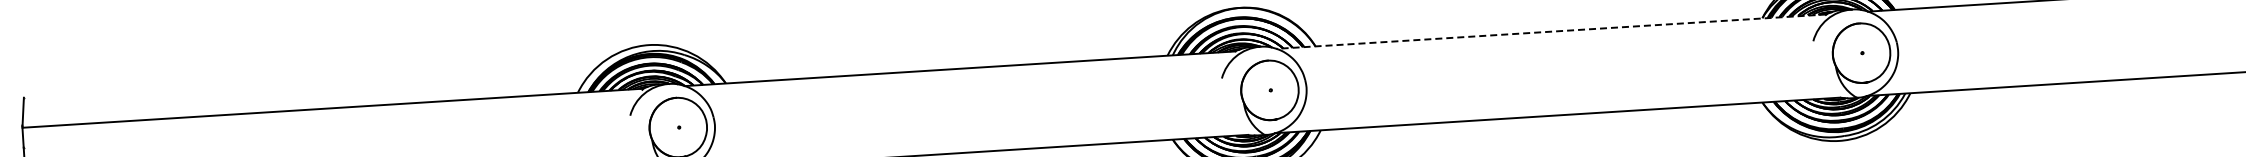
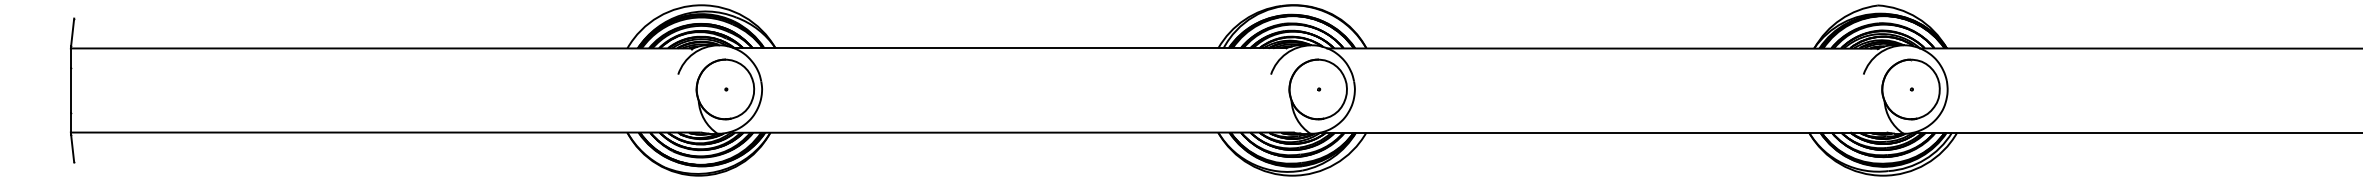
line: (1551, 31) -> (1602, 48), dashed -> solid

